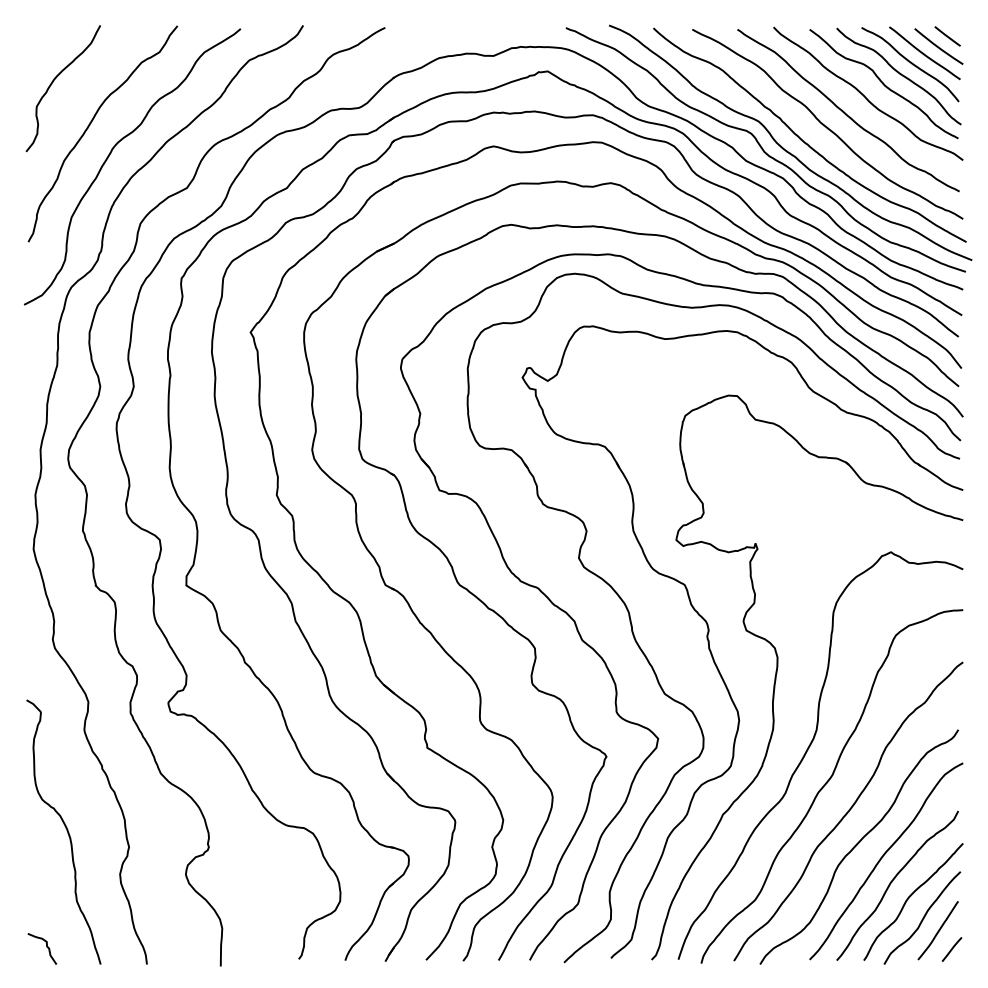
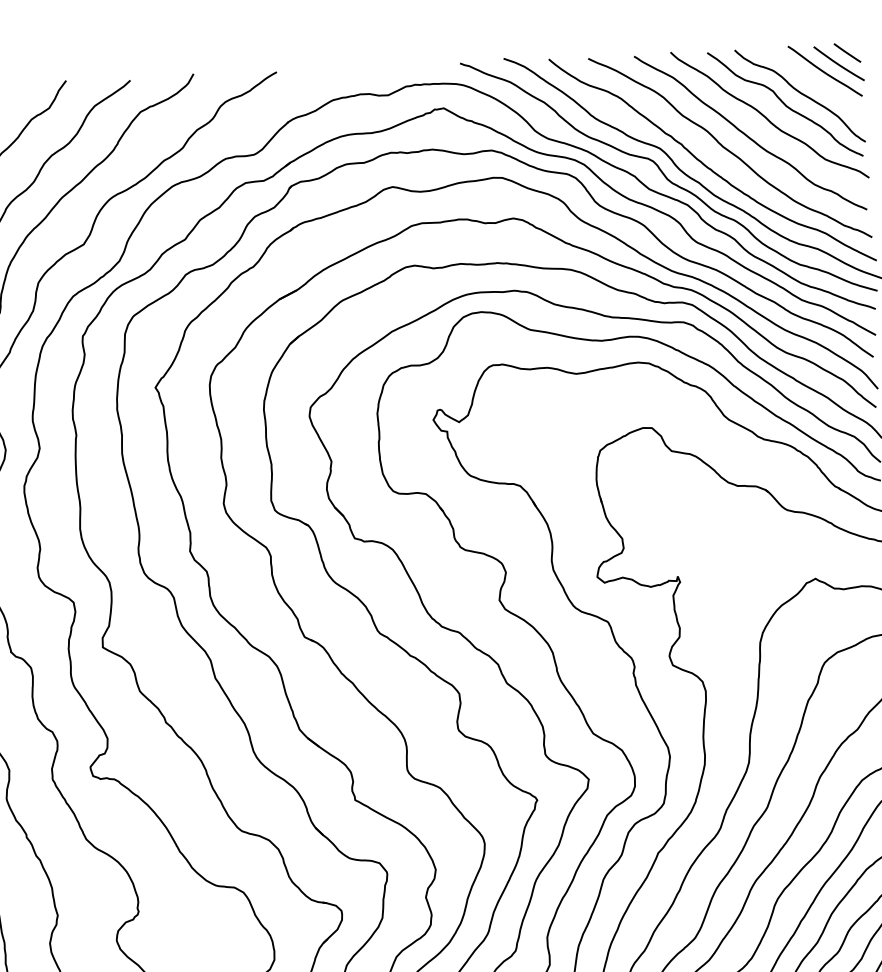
curve: (910, 63) -> (811, 82), removed

